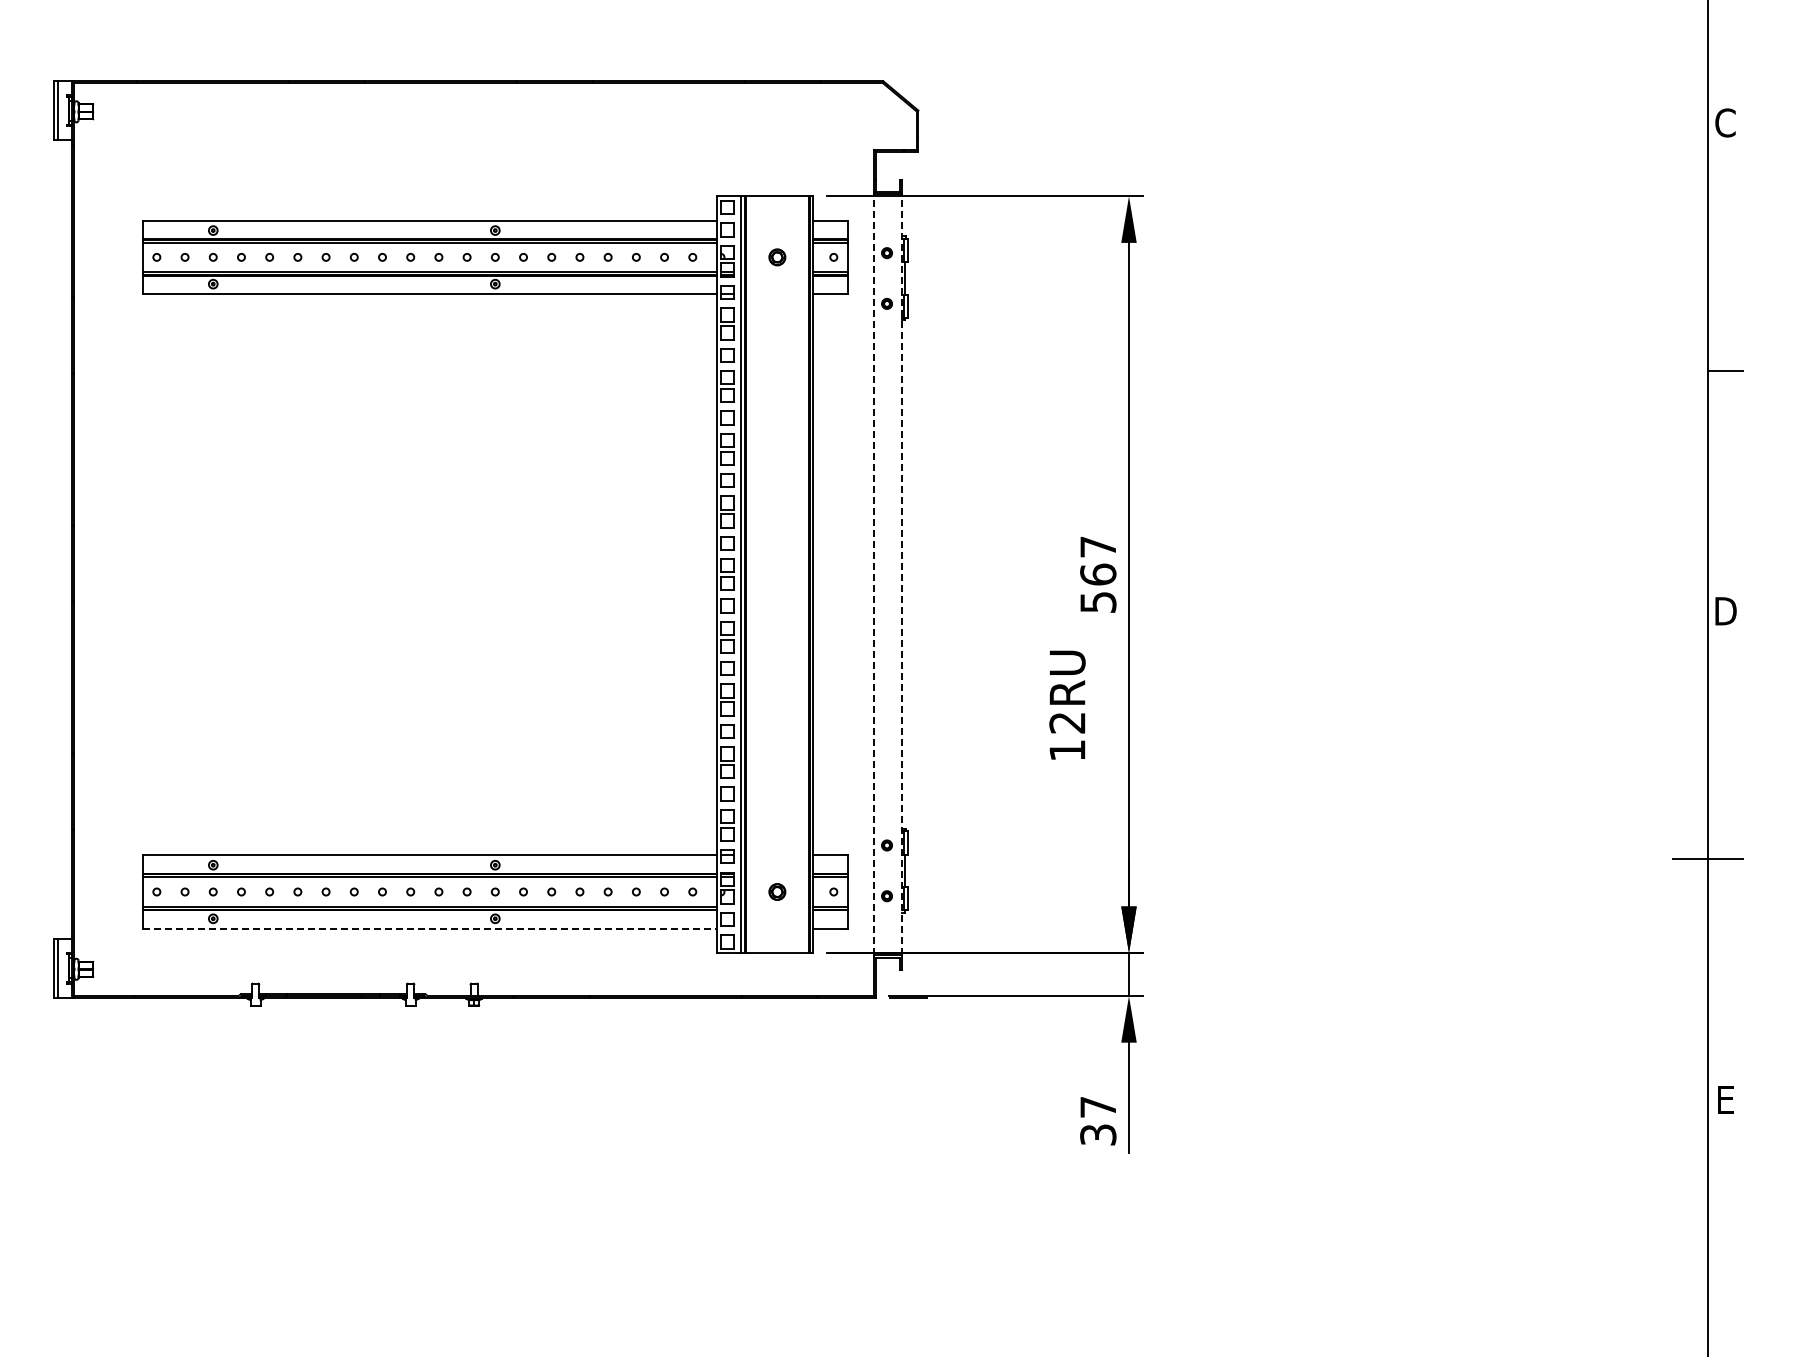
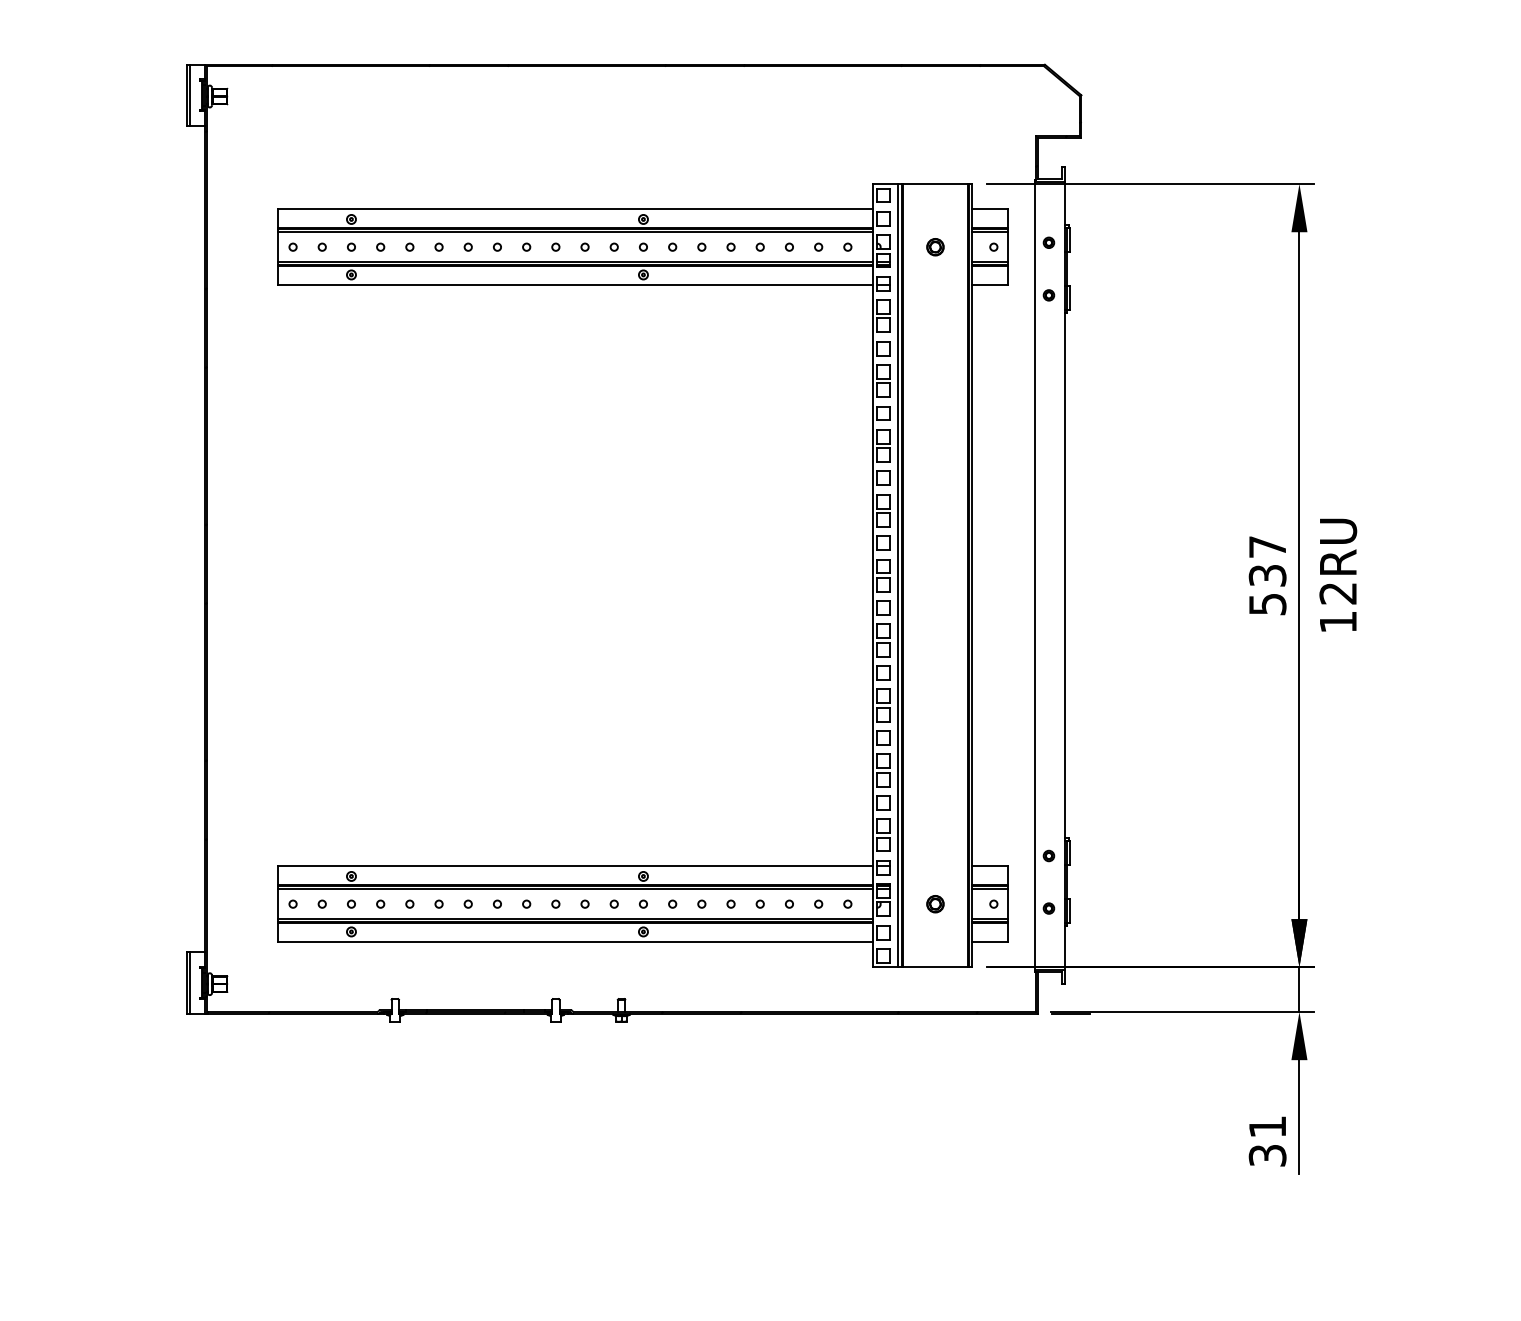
line: (874, 574) -> (1035, 575), dashed -> solid
line: (902, 574) -> (1064, 575), dashed -> solid
text: (1098, 574) -> (1267, 575), 567 -> 537
text: (1067, 704) -> (1338, 574), moved
line: (429, 928) -> (575, 941), dashed -> solid
text: (1097, 1107) -> (1266, 1127), 37 -> 31

